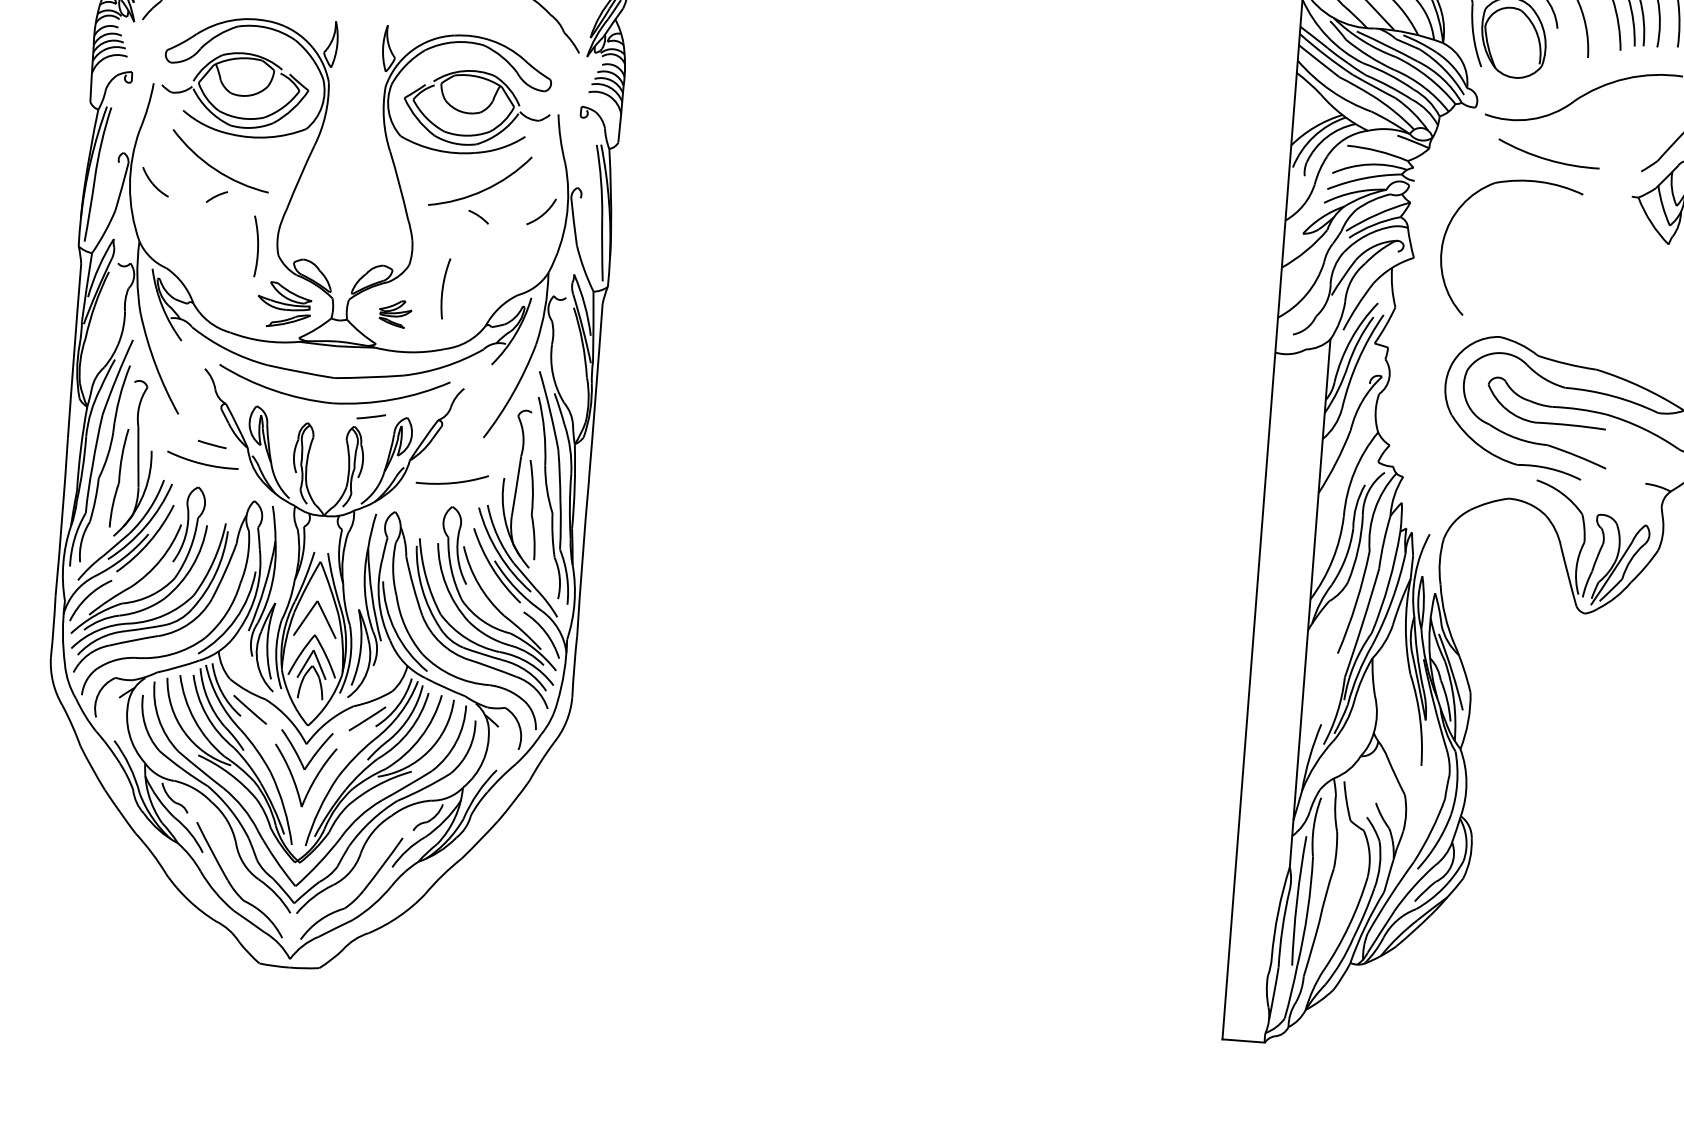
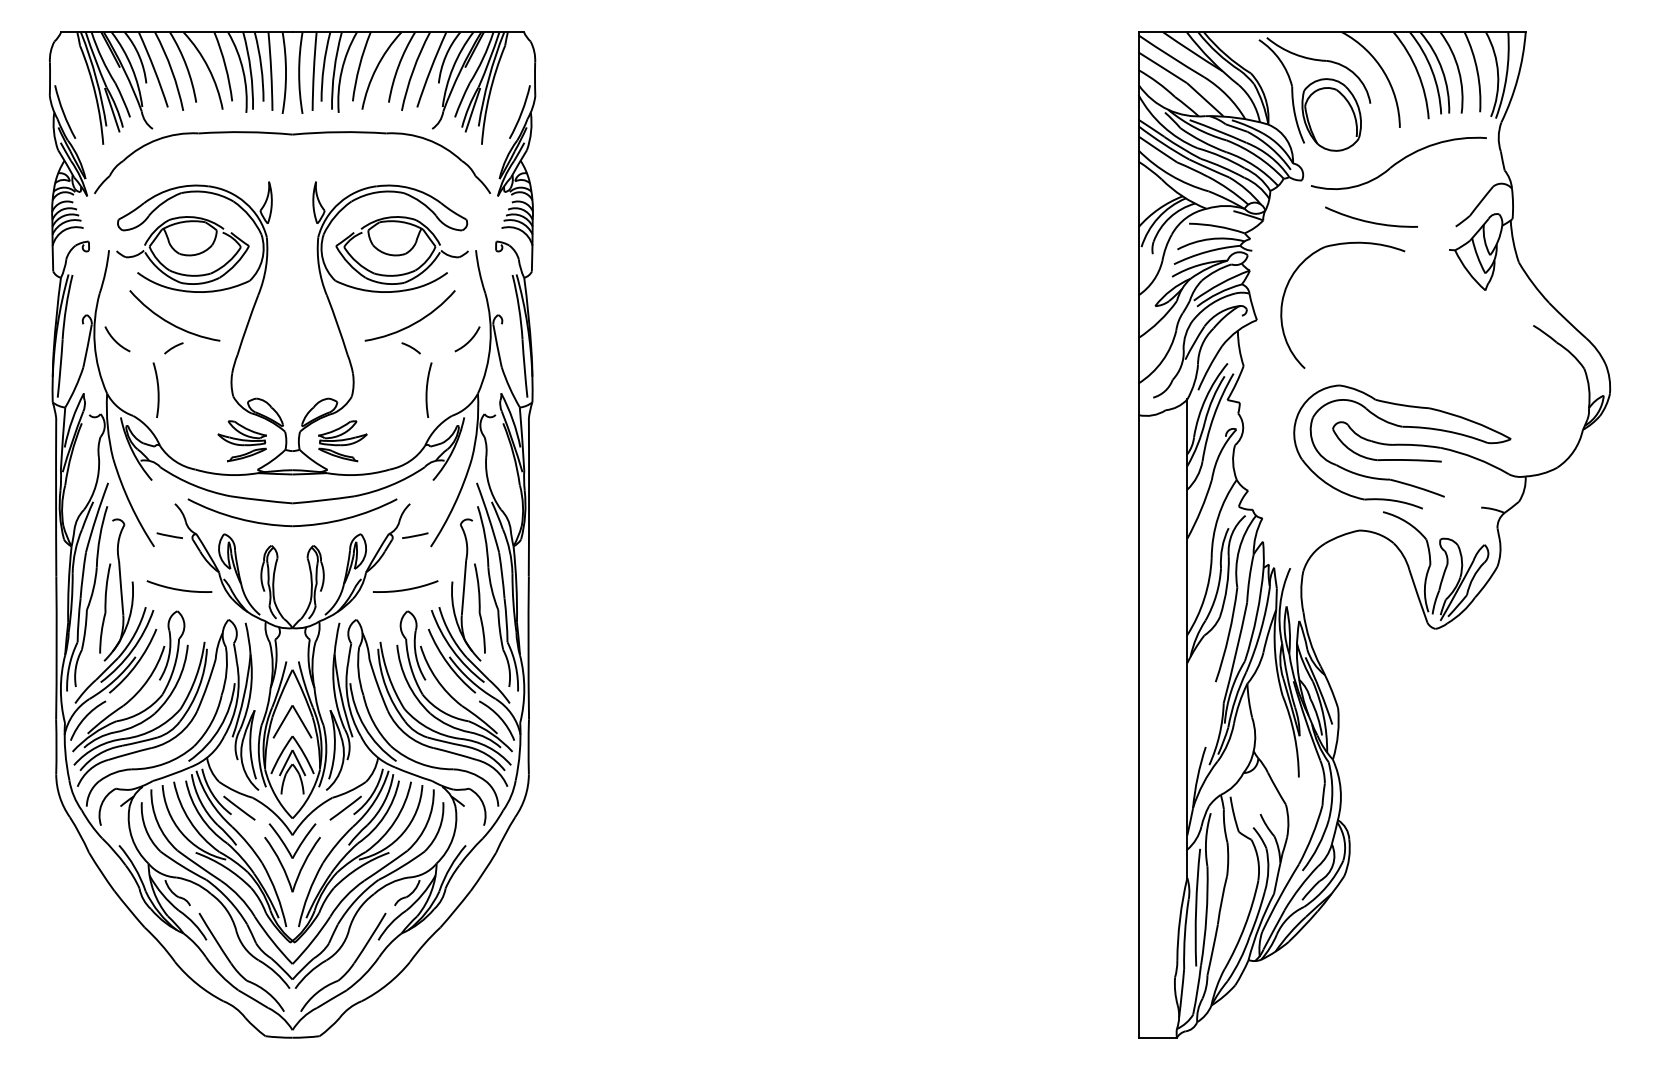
arc: (257, 245) -> (157, 389), moved
arc: (443, 287) -> (427, 389), moved
part: (395, 314) -> (342, 441), size x1.67
line: (371, 416) -> (415, 535), moved
line: (211, 444) -> (169, 535), moved

